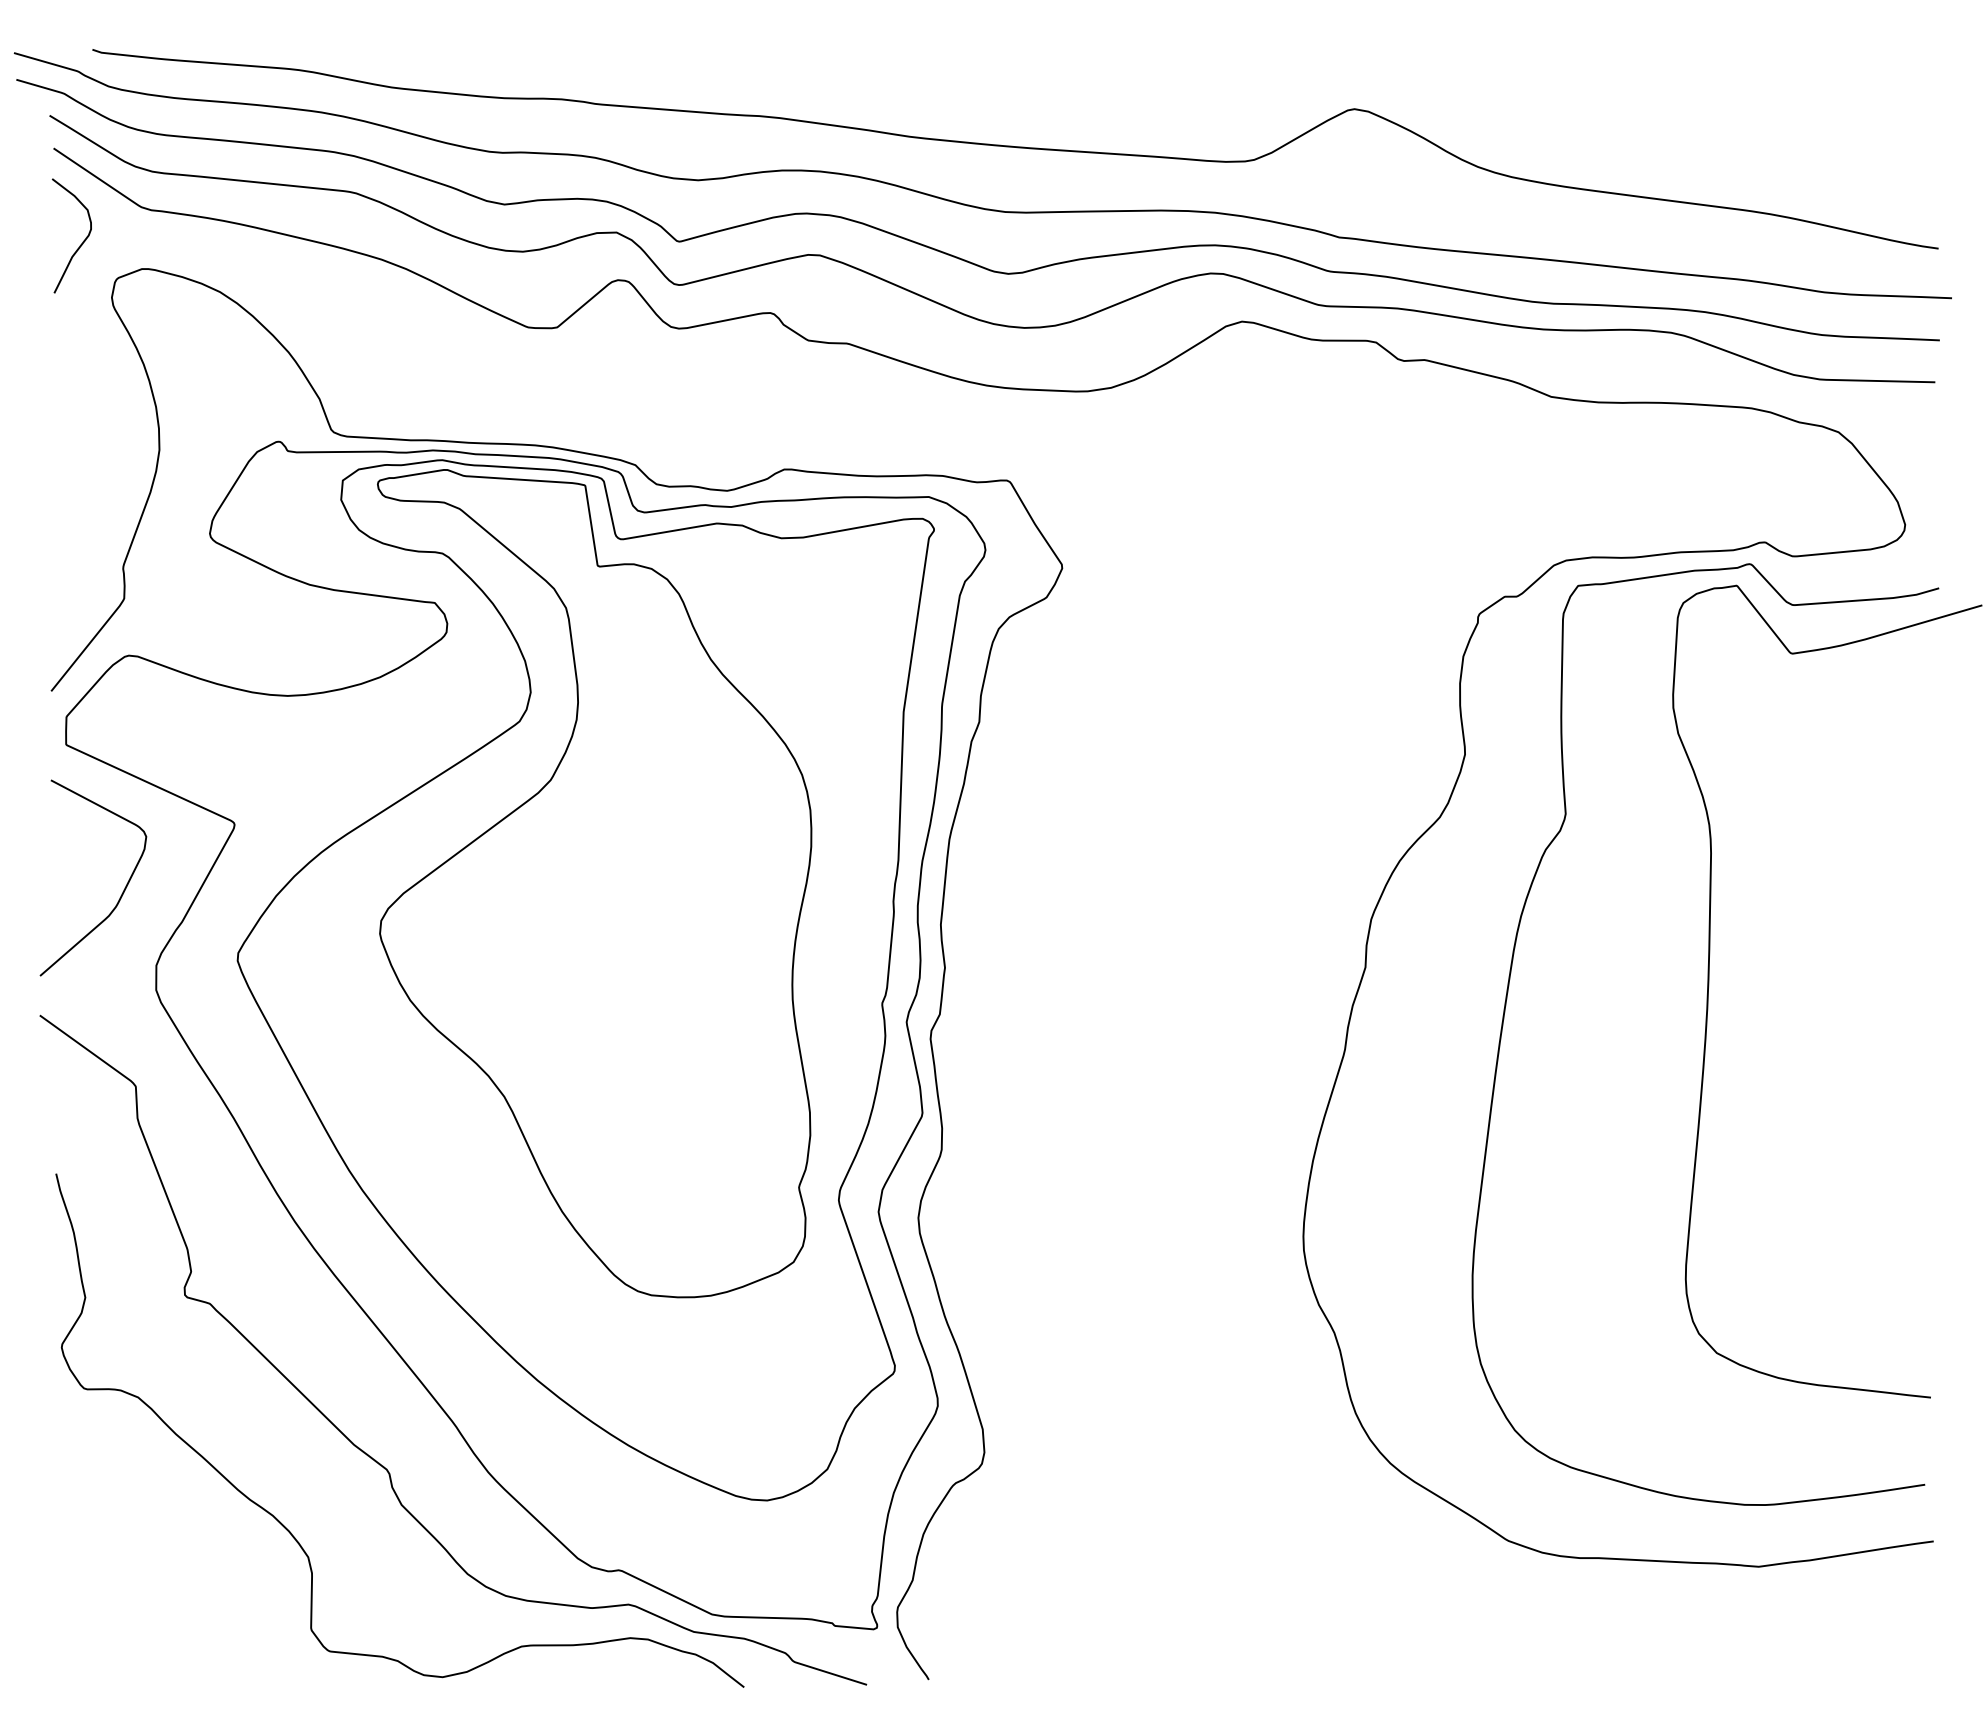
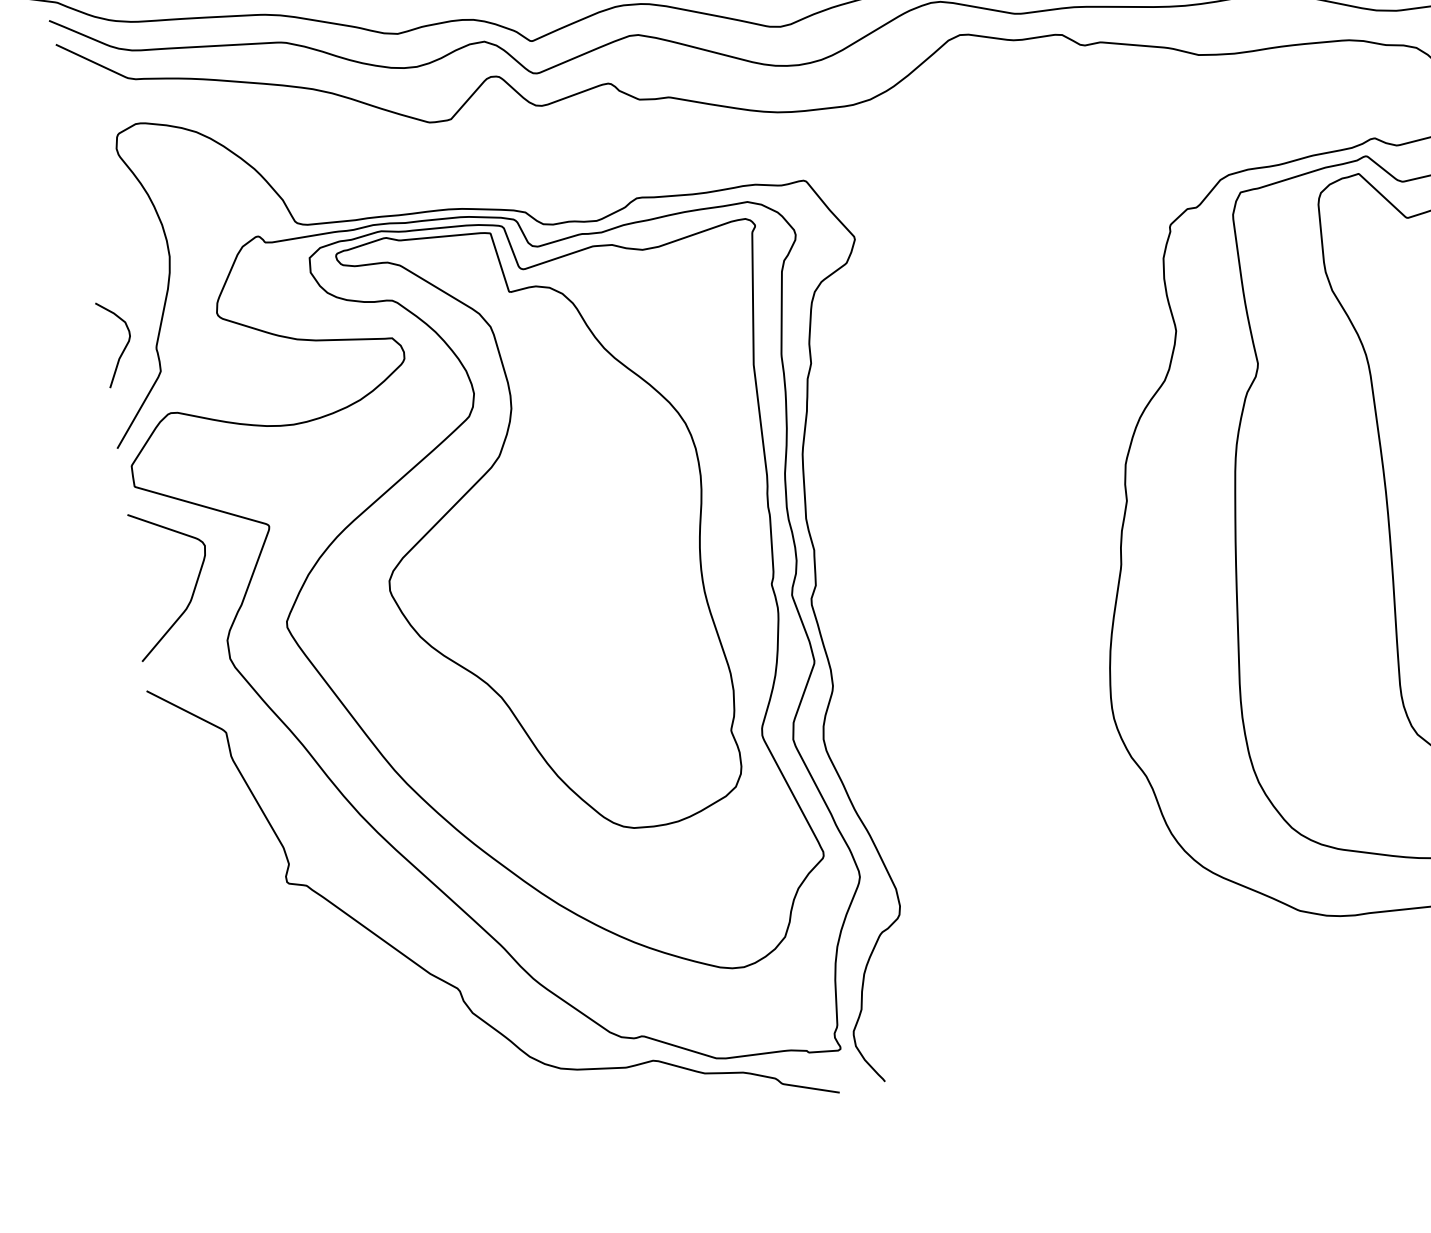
curve: (82, 241) -> (125, 346), moved
curve: (291, 1532) -> (393, 1046), removed

